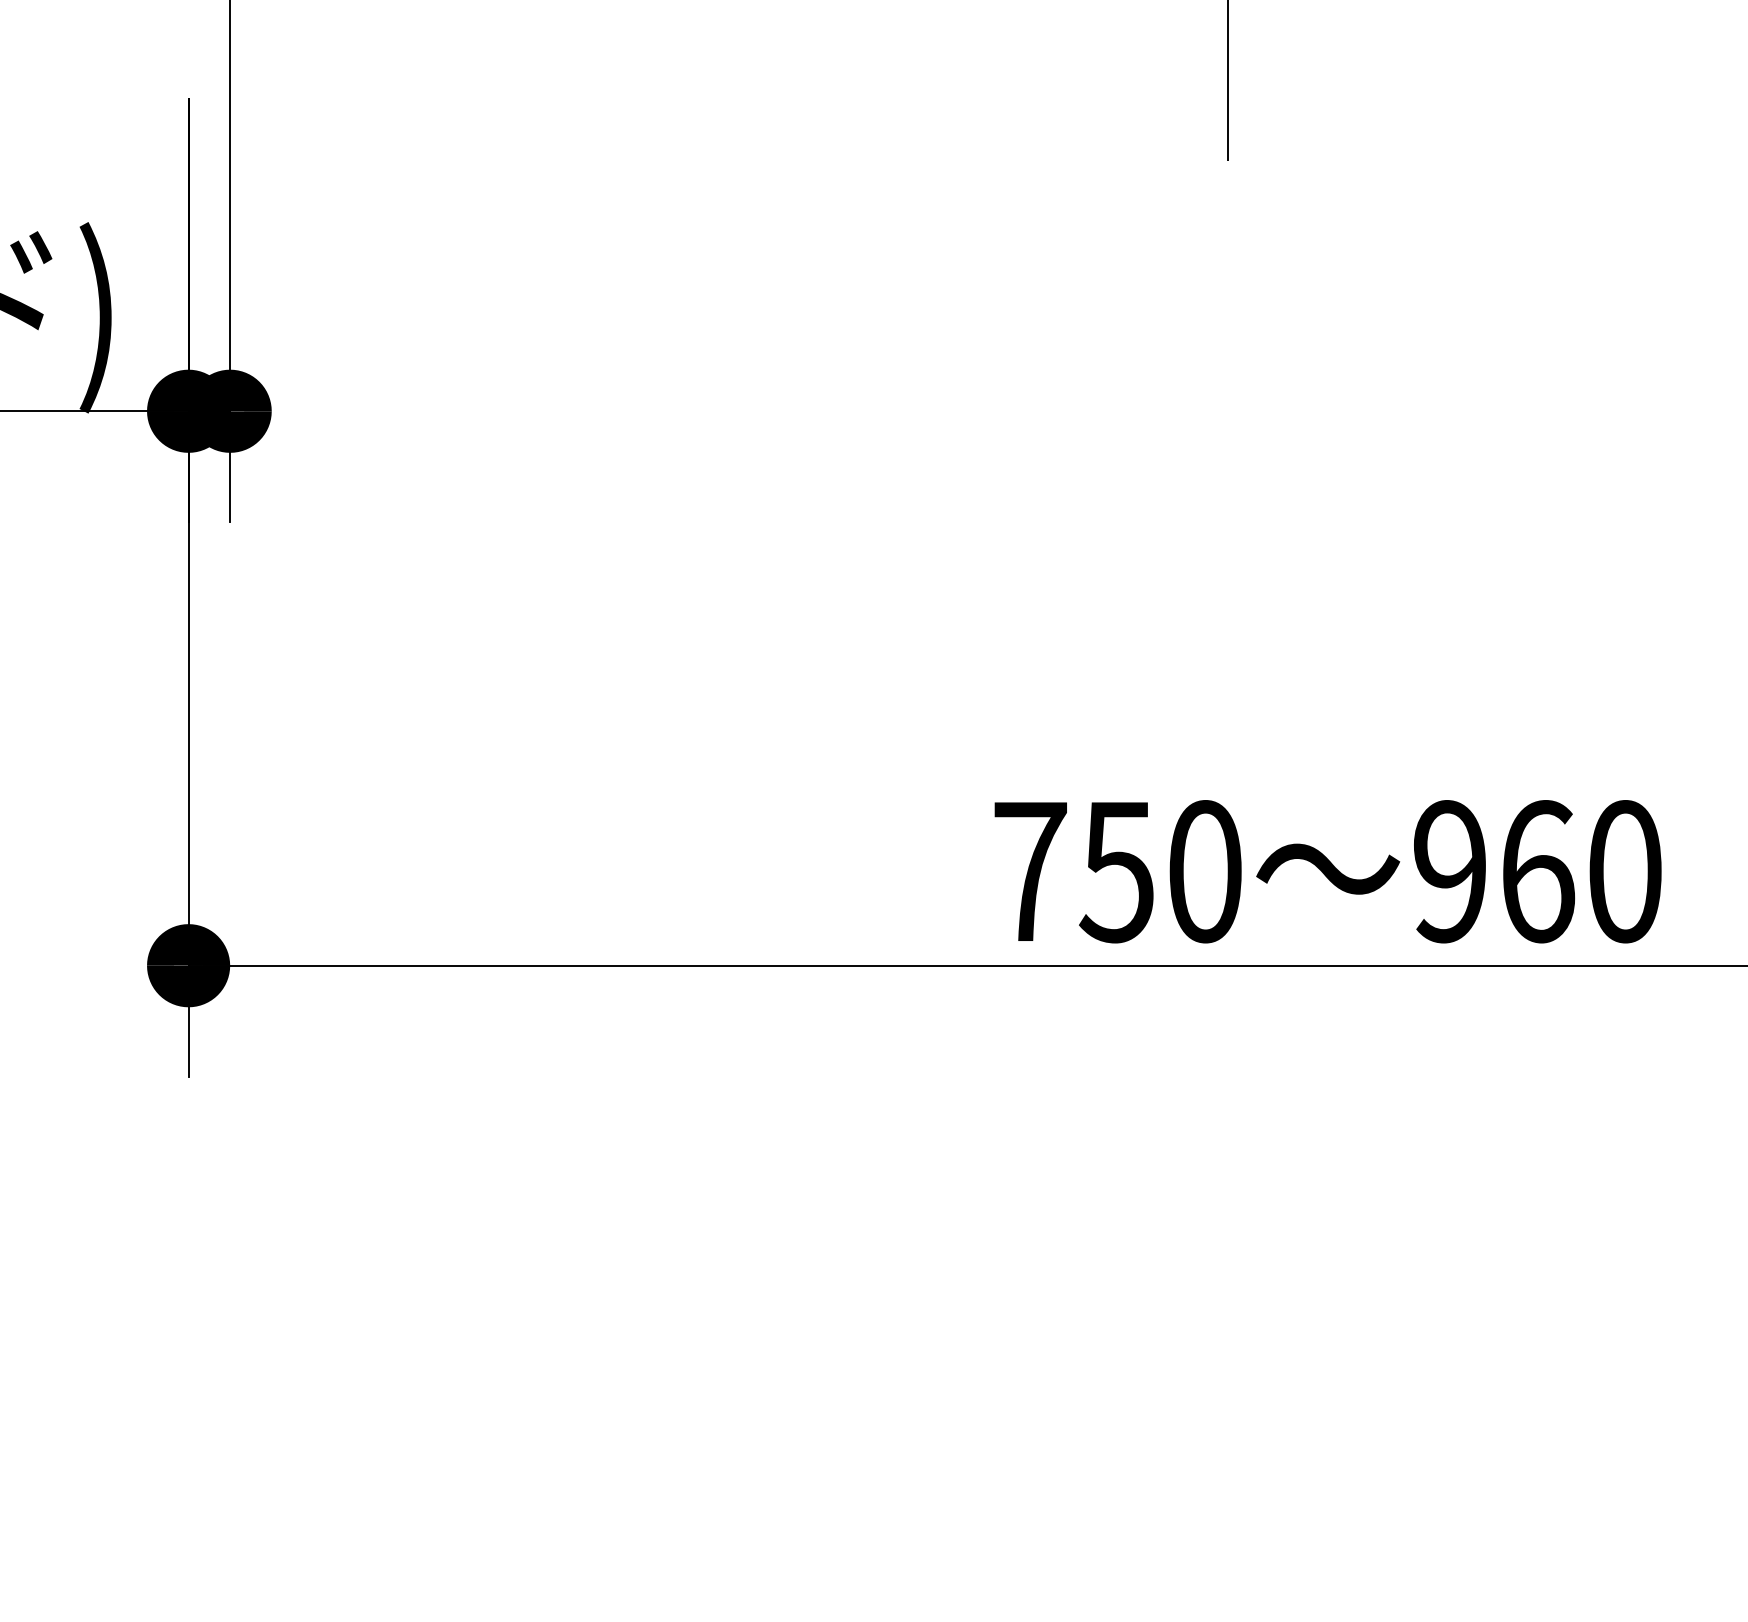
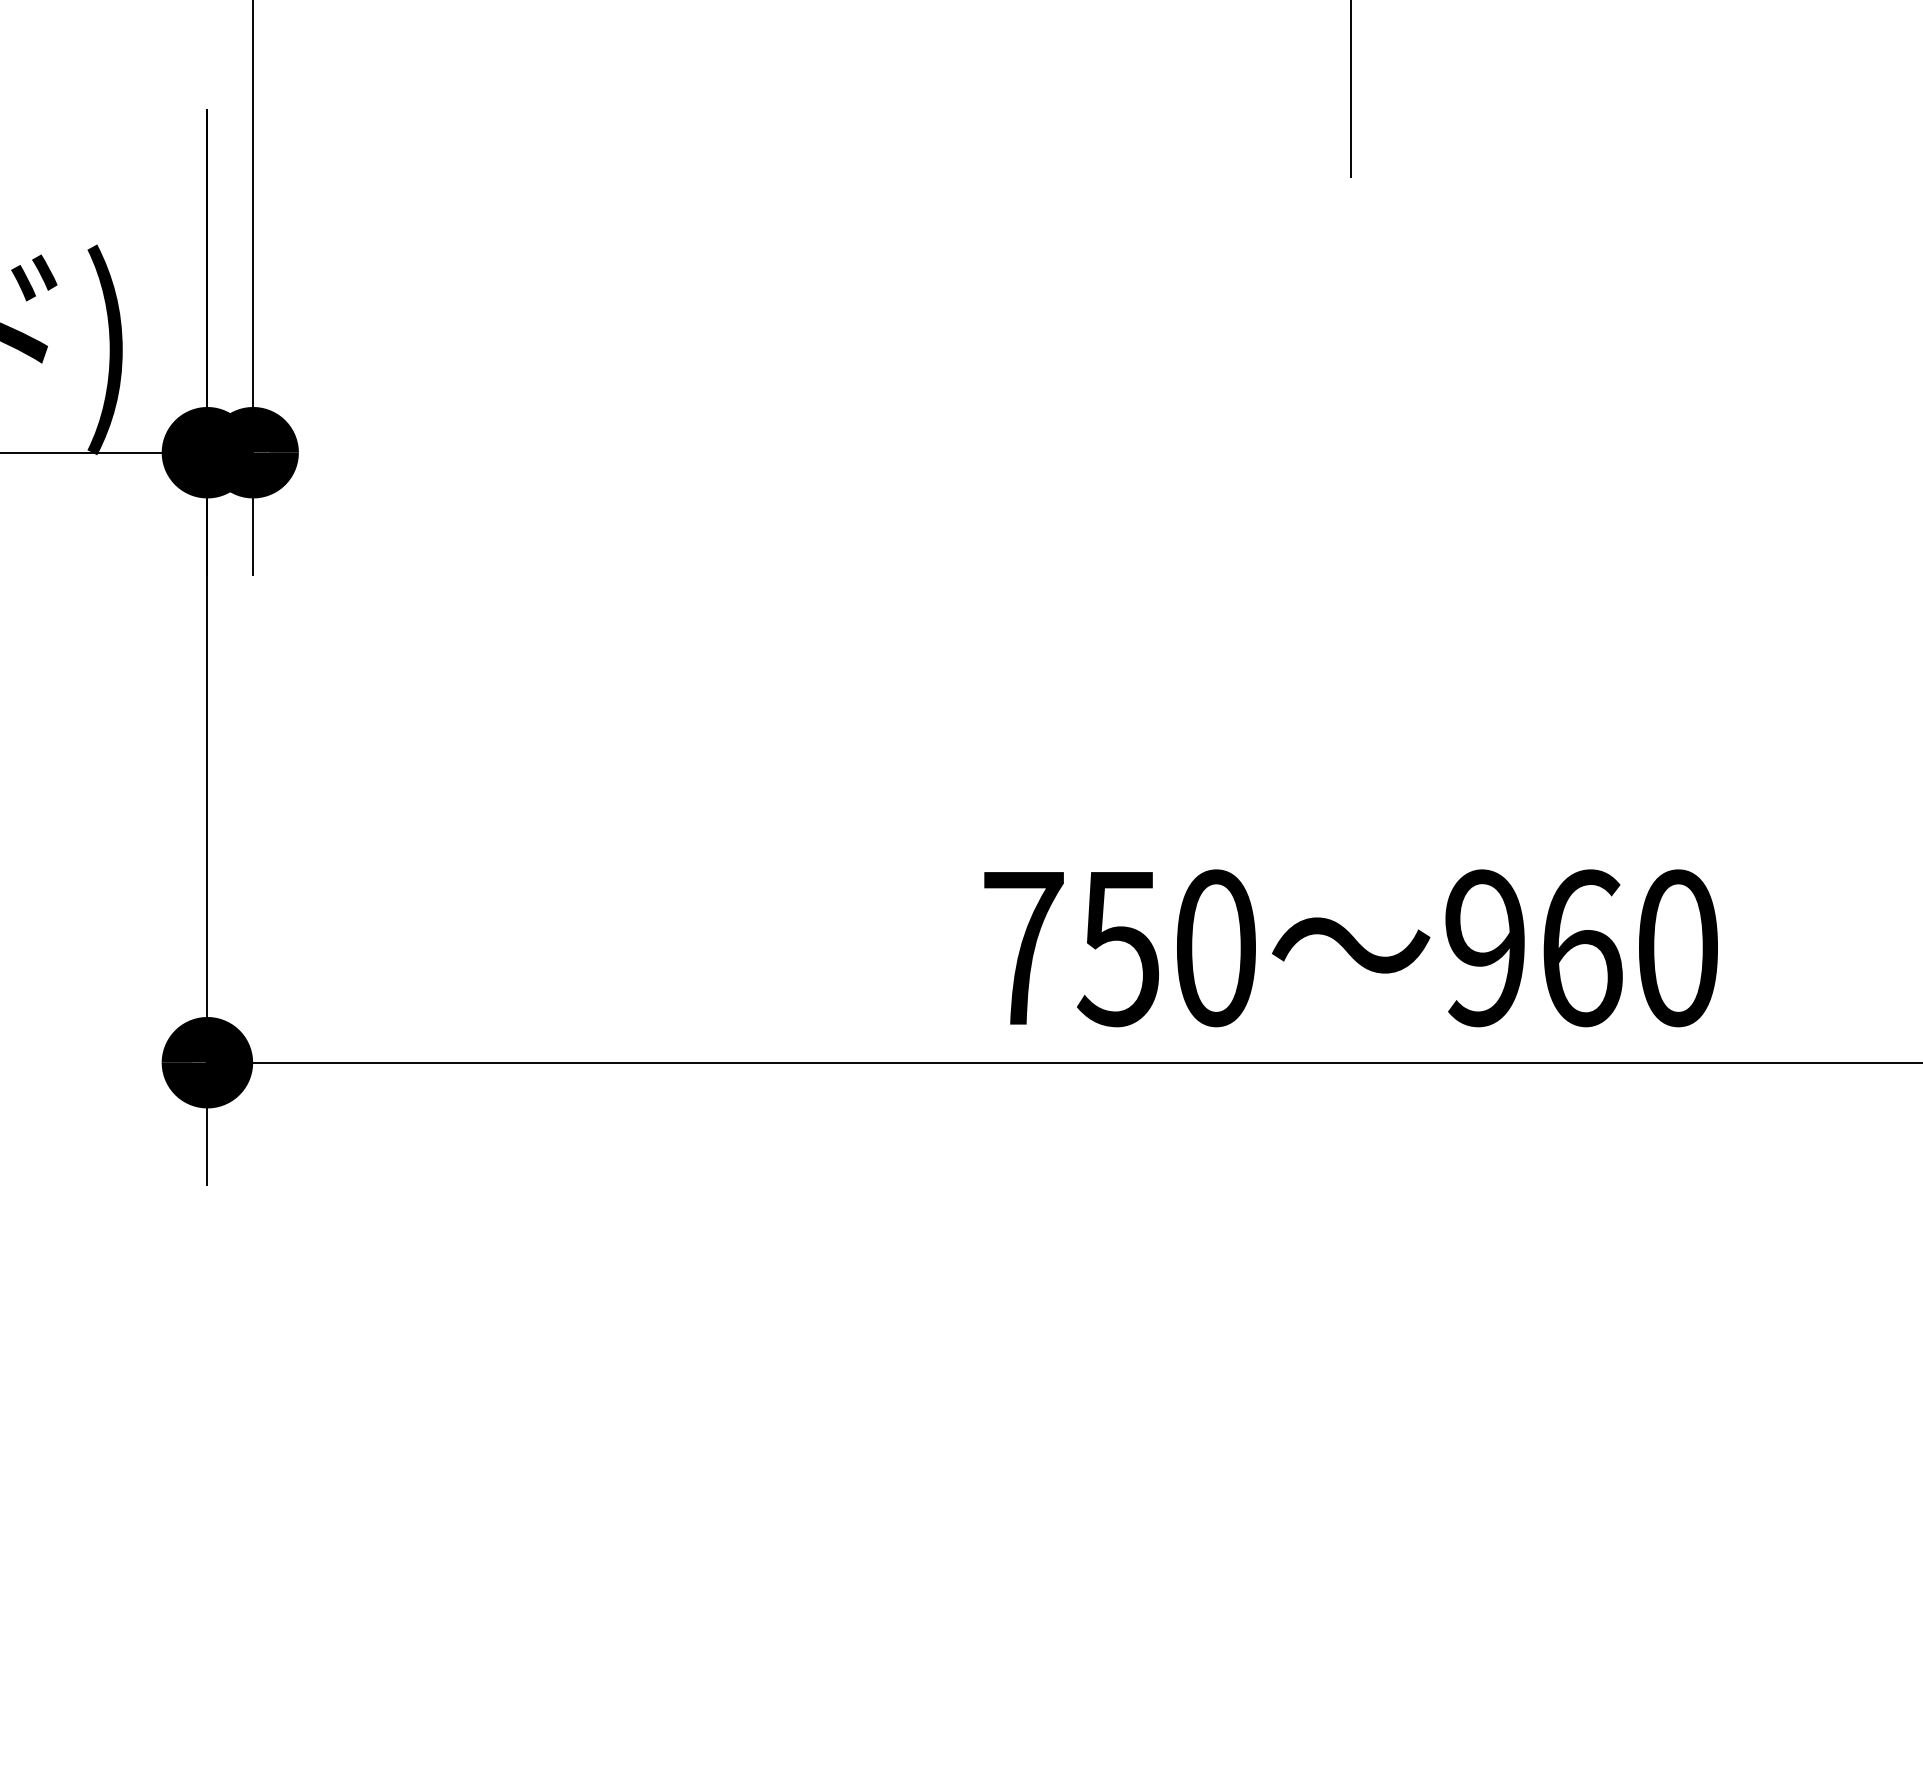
text: (1327, 871) -> (1350, 948), moved

